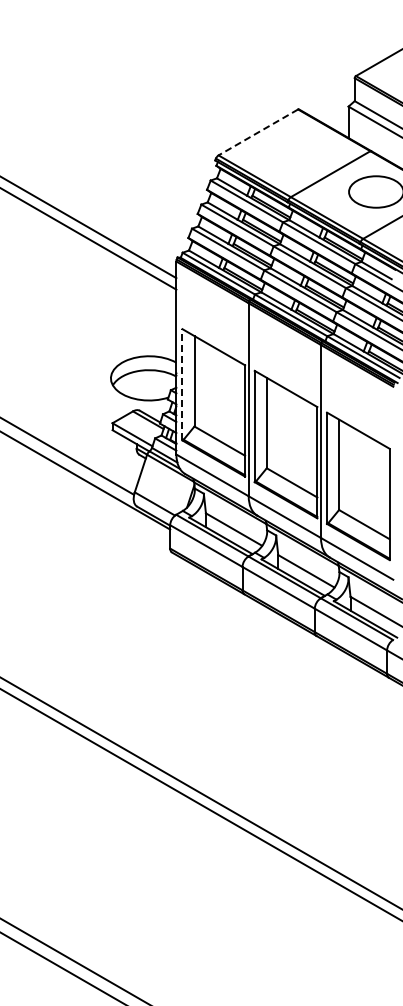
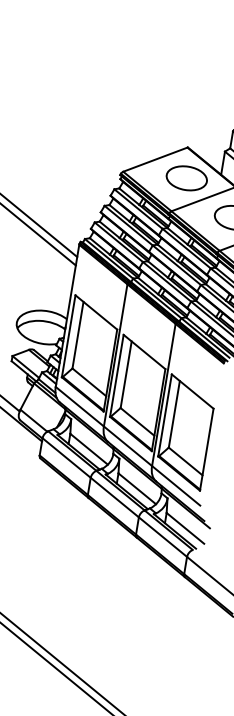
line: (258, 132) -> (155, 159), dashed -> solid
part: (303, 149) -> (186, 177), added
line: (182, 384) -> (68, 336), dashed -> solid

